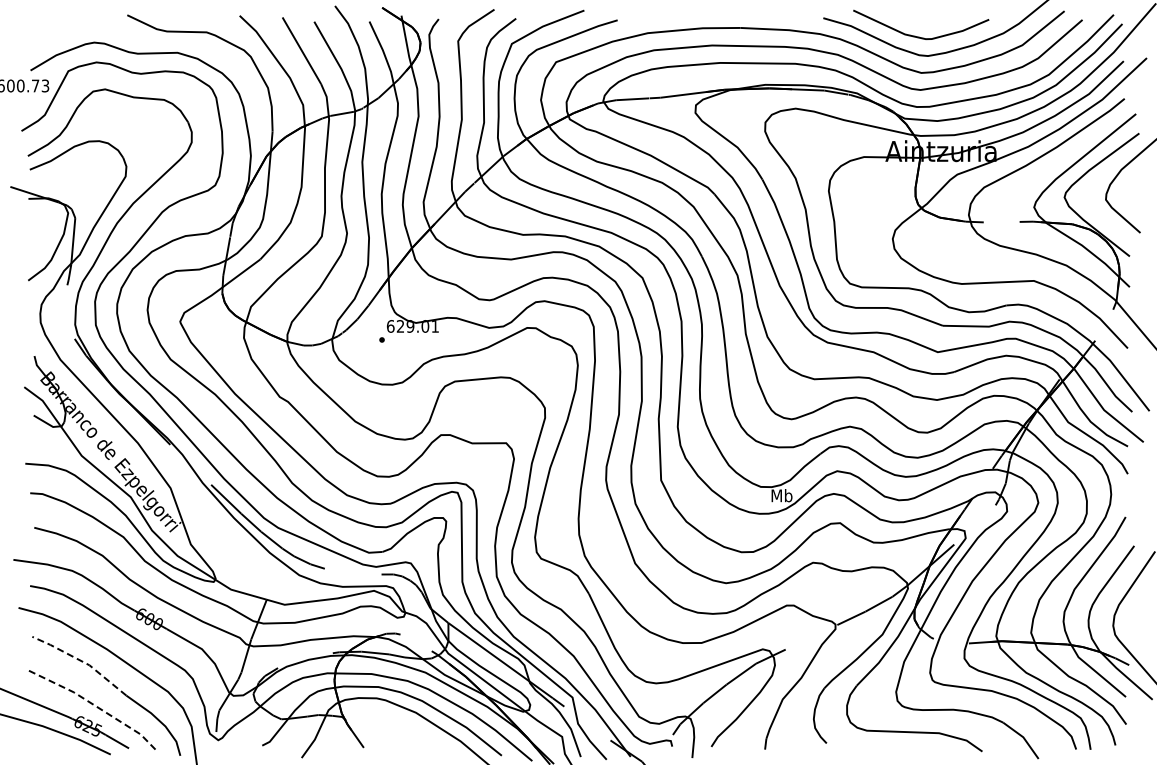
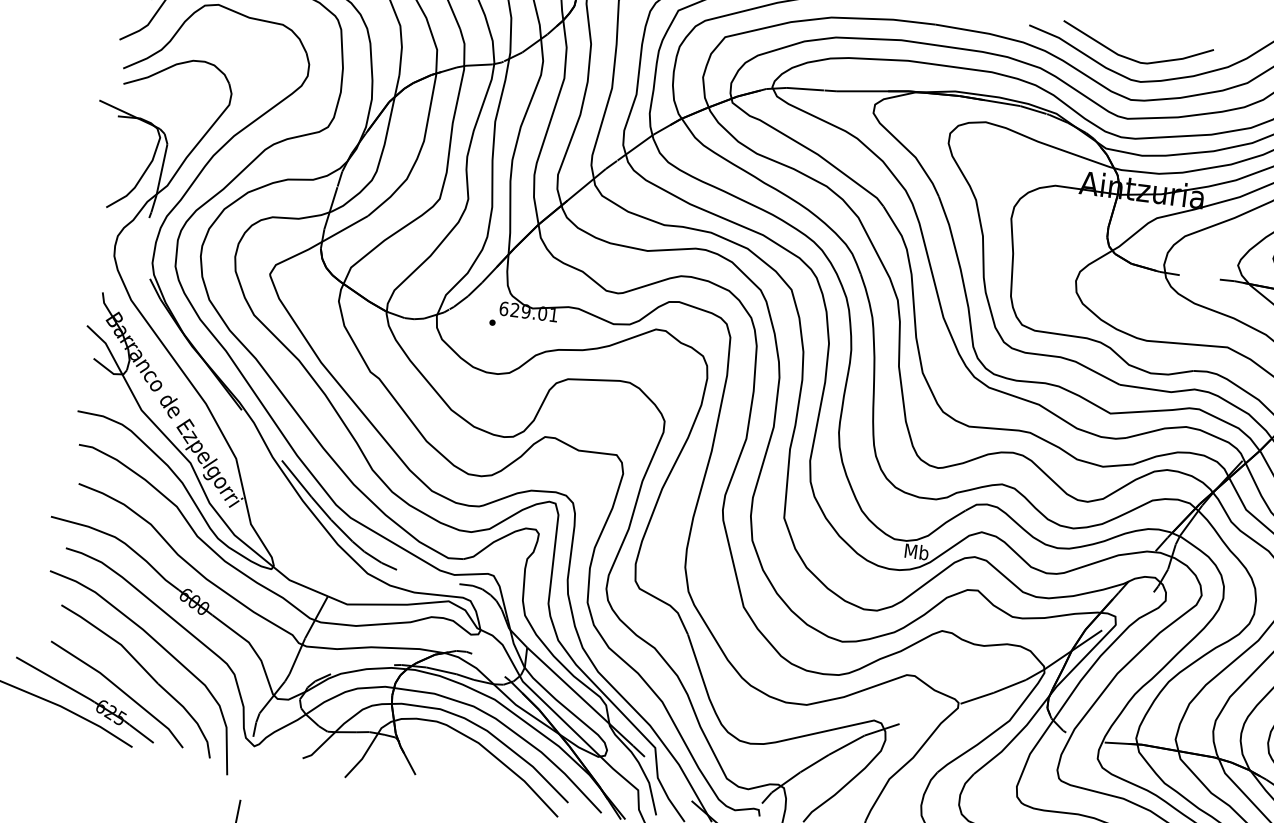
line: (81, 661) -> (112, 639), dashed -> solid
line: (94, 705) -> (121, 690), dashed -> solid

